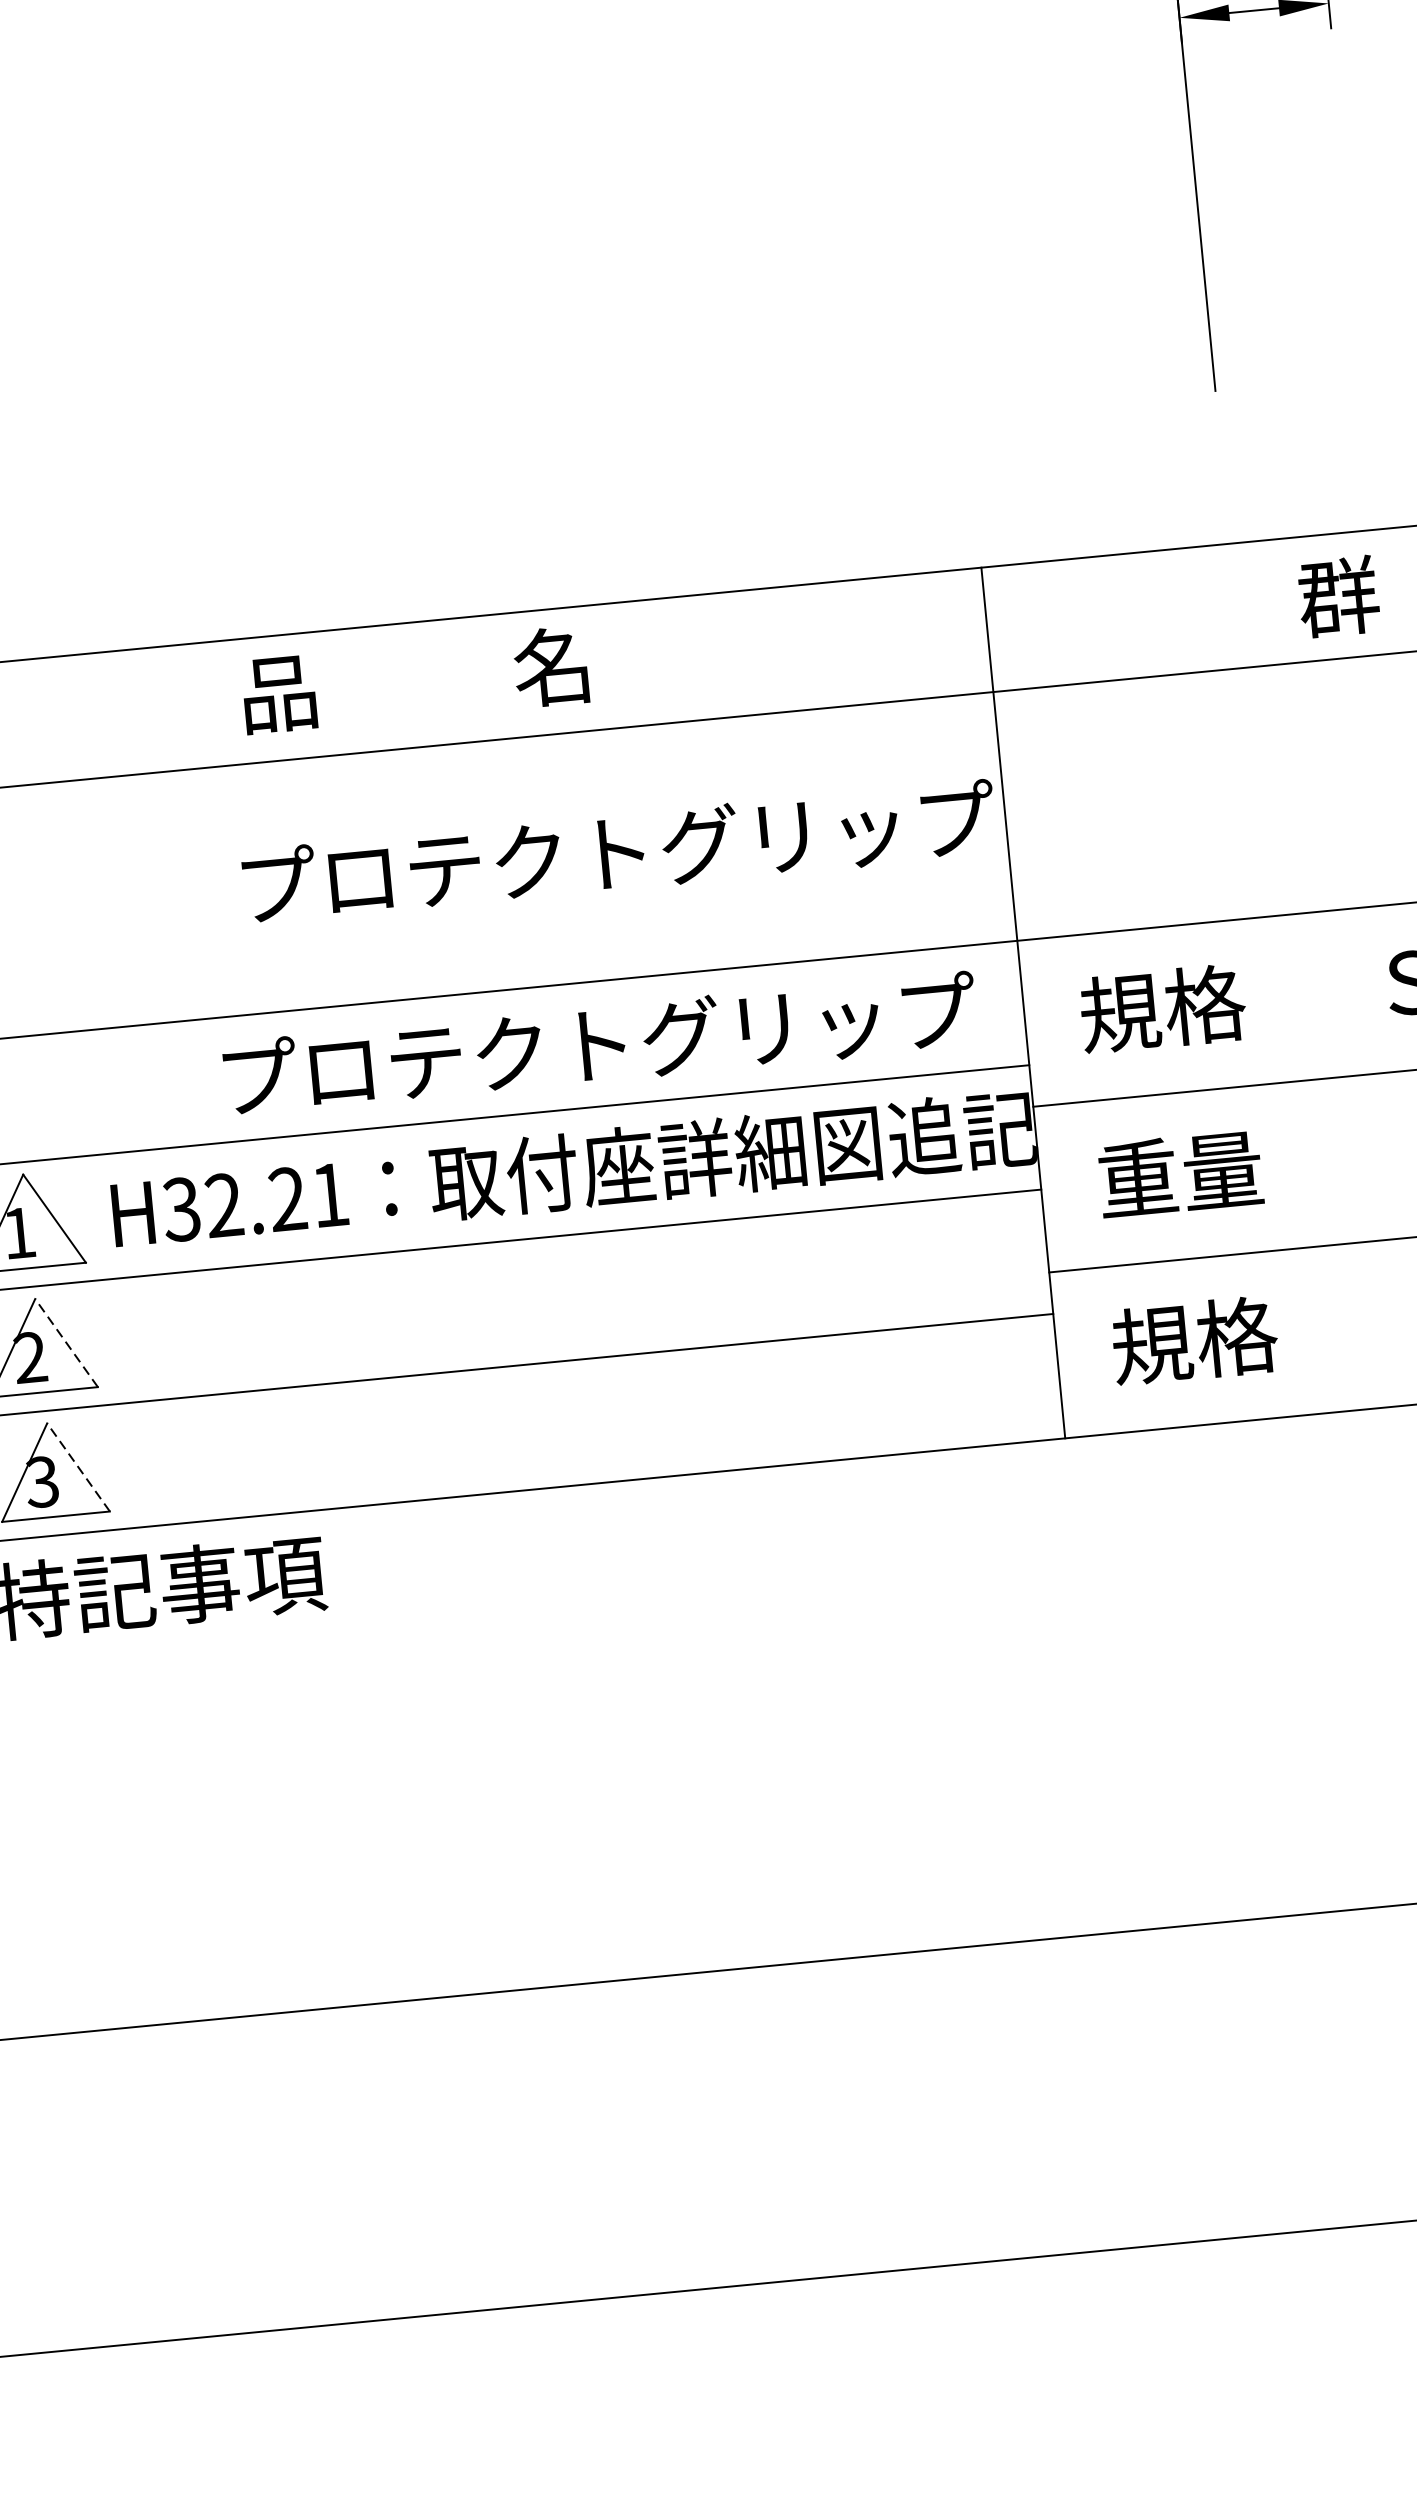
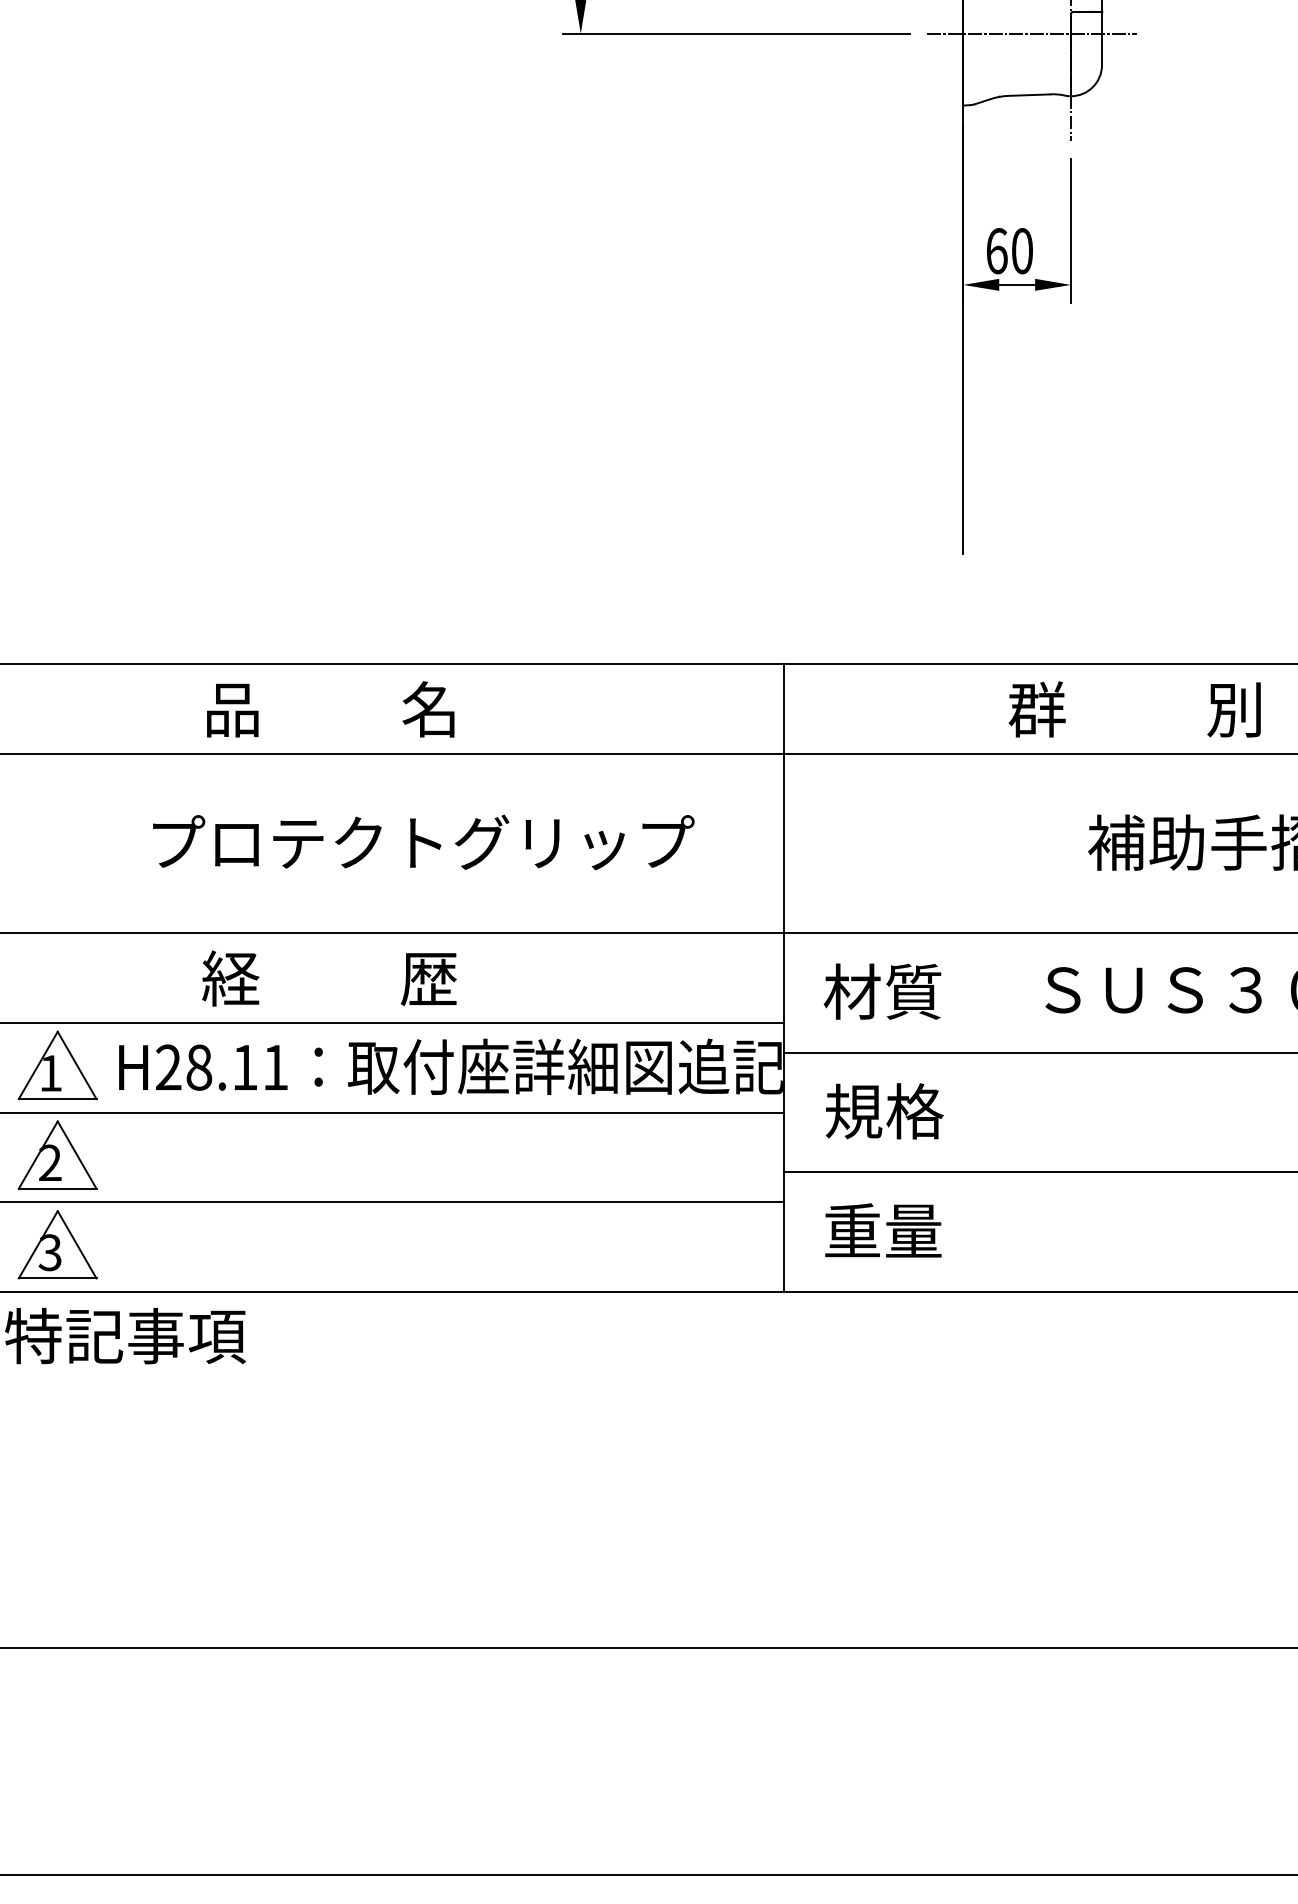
text: (414, 680) -> (330, 709), moved
text: (618, 852) -> (423, 842), moved
text: (1161, 1008) -> (882, 991), 規格 -> 材質
text: (595, 1044) -> (475, 978), プロテクトグリップ -> 経          歴
text: (1180, 1174) -> (884, 1111), 重量 -> 規格
text: (234, 1204) -> (206, 1067), H32.21 -> H28.11
text: (1195, 1339) -> (883, 1230), 規格 -> 重量
line: (67, 1343) -> (77, 1155), dashed -> solid
line: (79, 1467) -> (77, 1244), dashed -> solid

